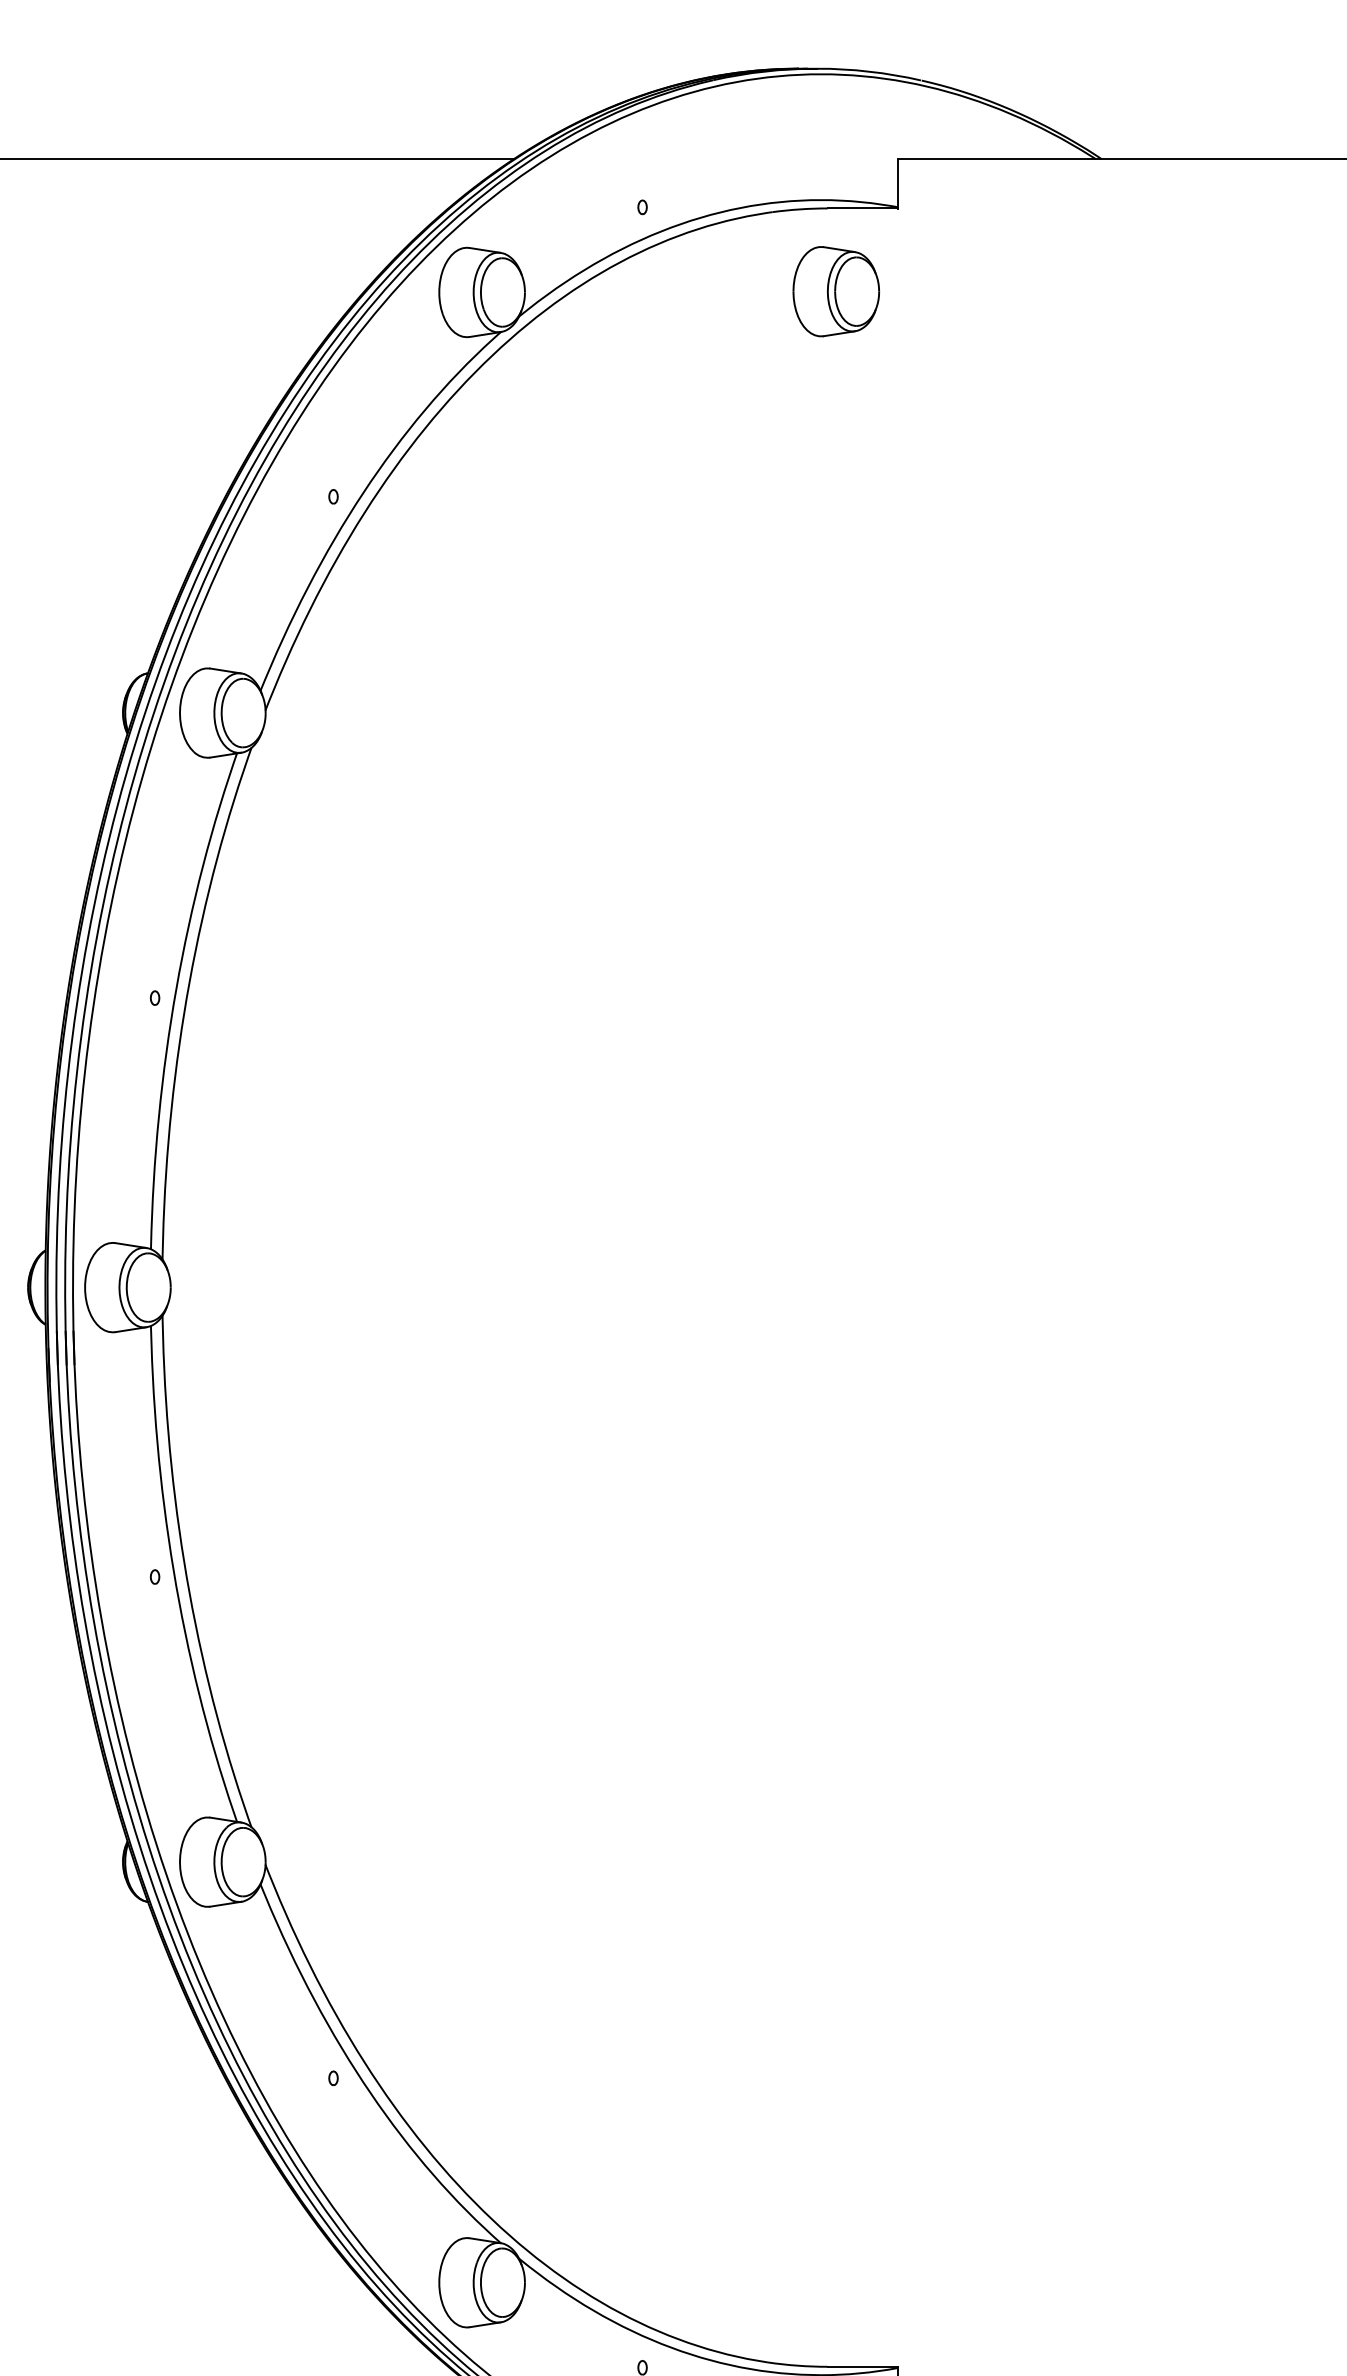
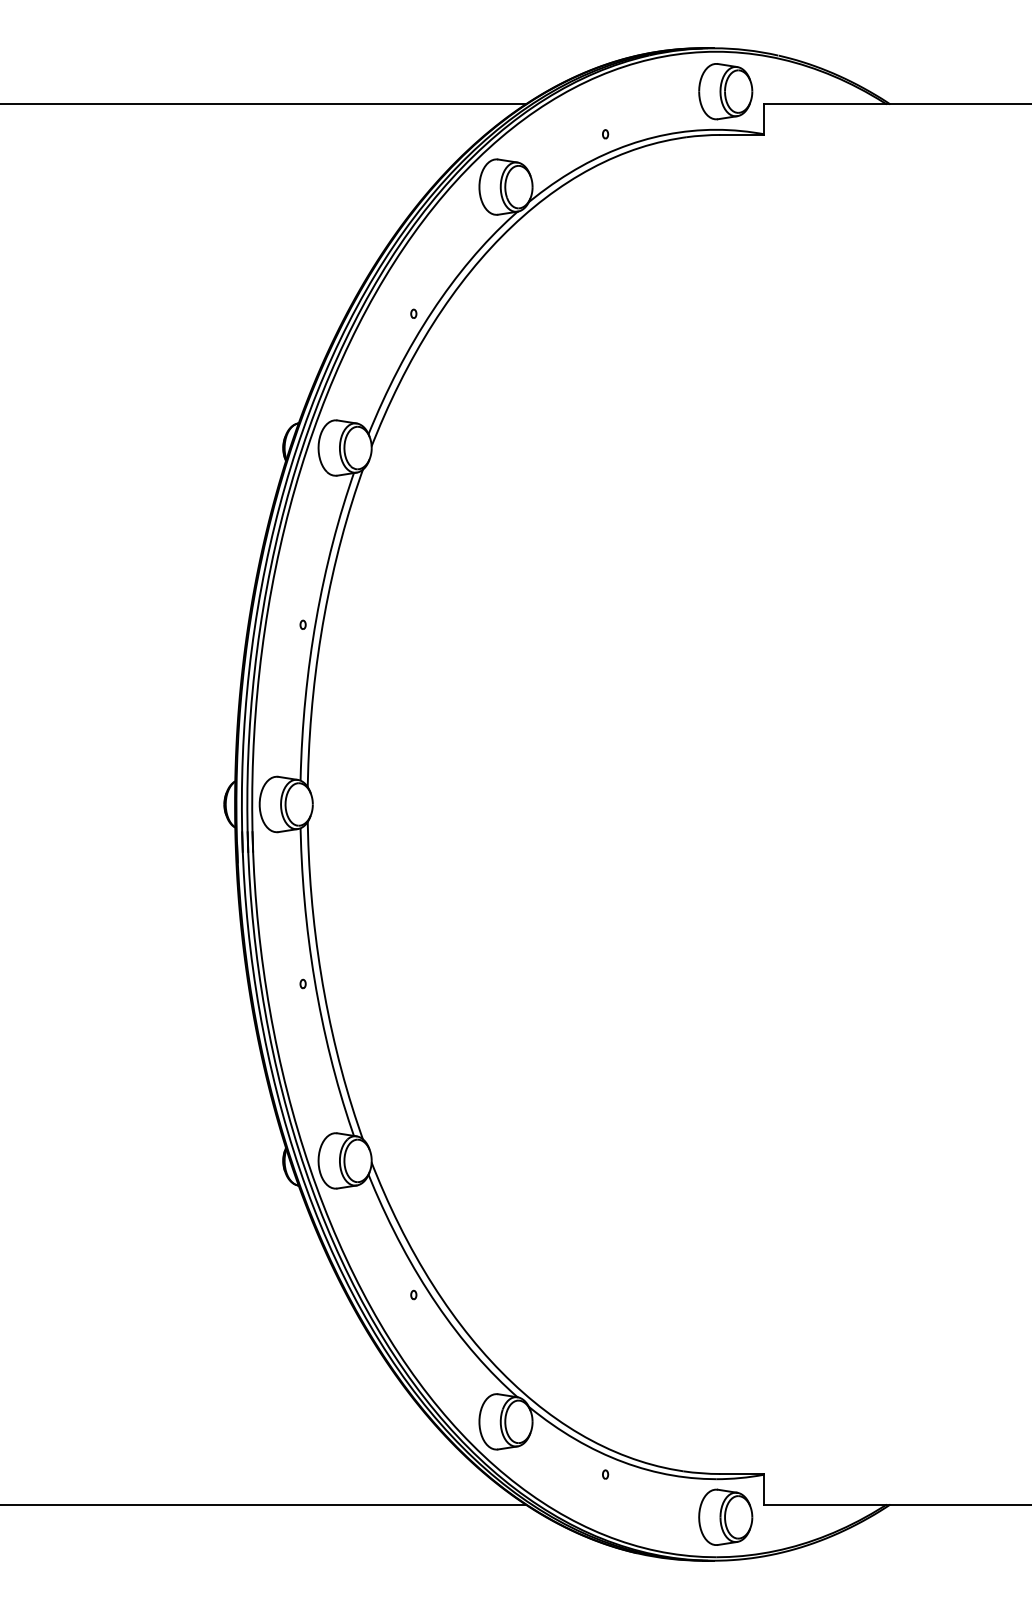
part: (835, 291) -> (725, 91), moved

